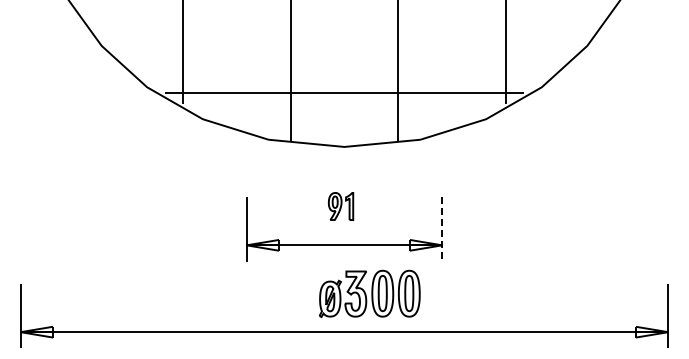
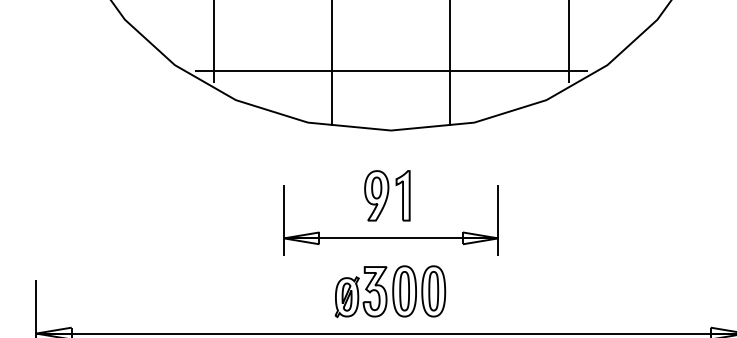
part: (340, 206) -> (386, 195), size x1.67
line: (442, 229) -> (498, 221), dashed -> solid
part: (369, 293) -> (390, 291), moved

